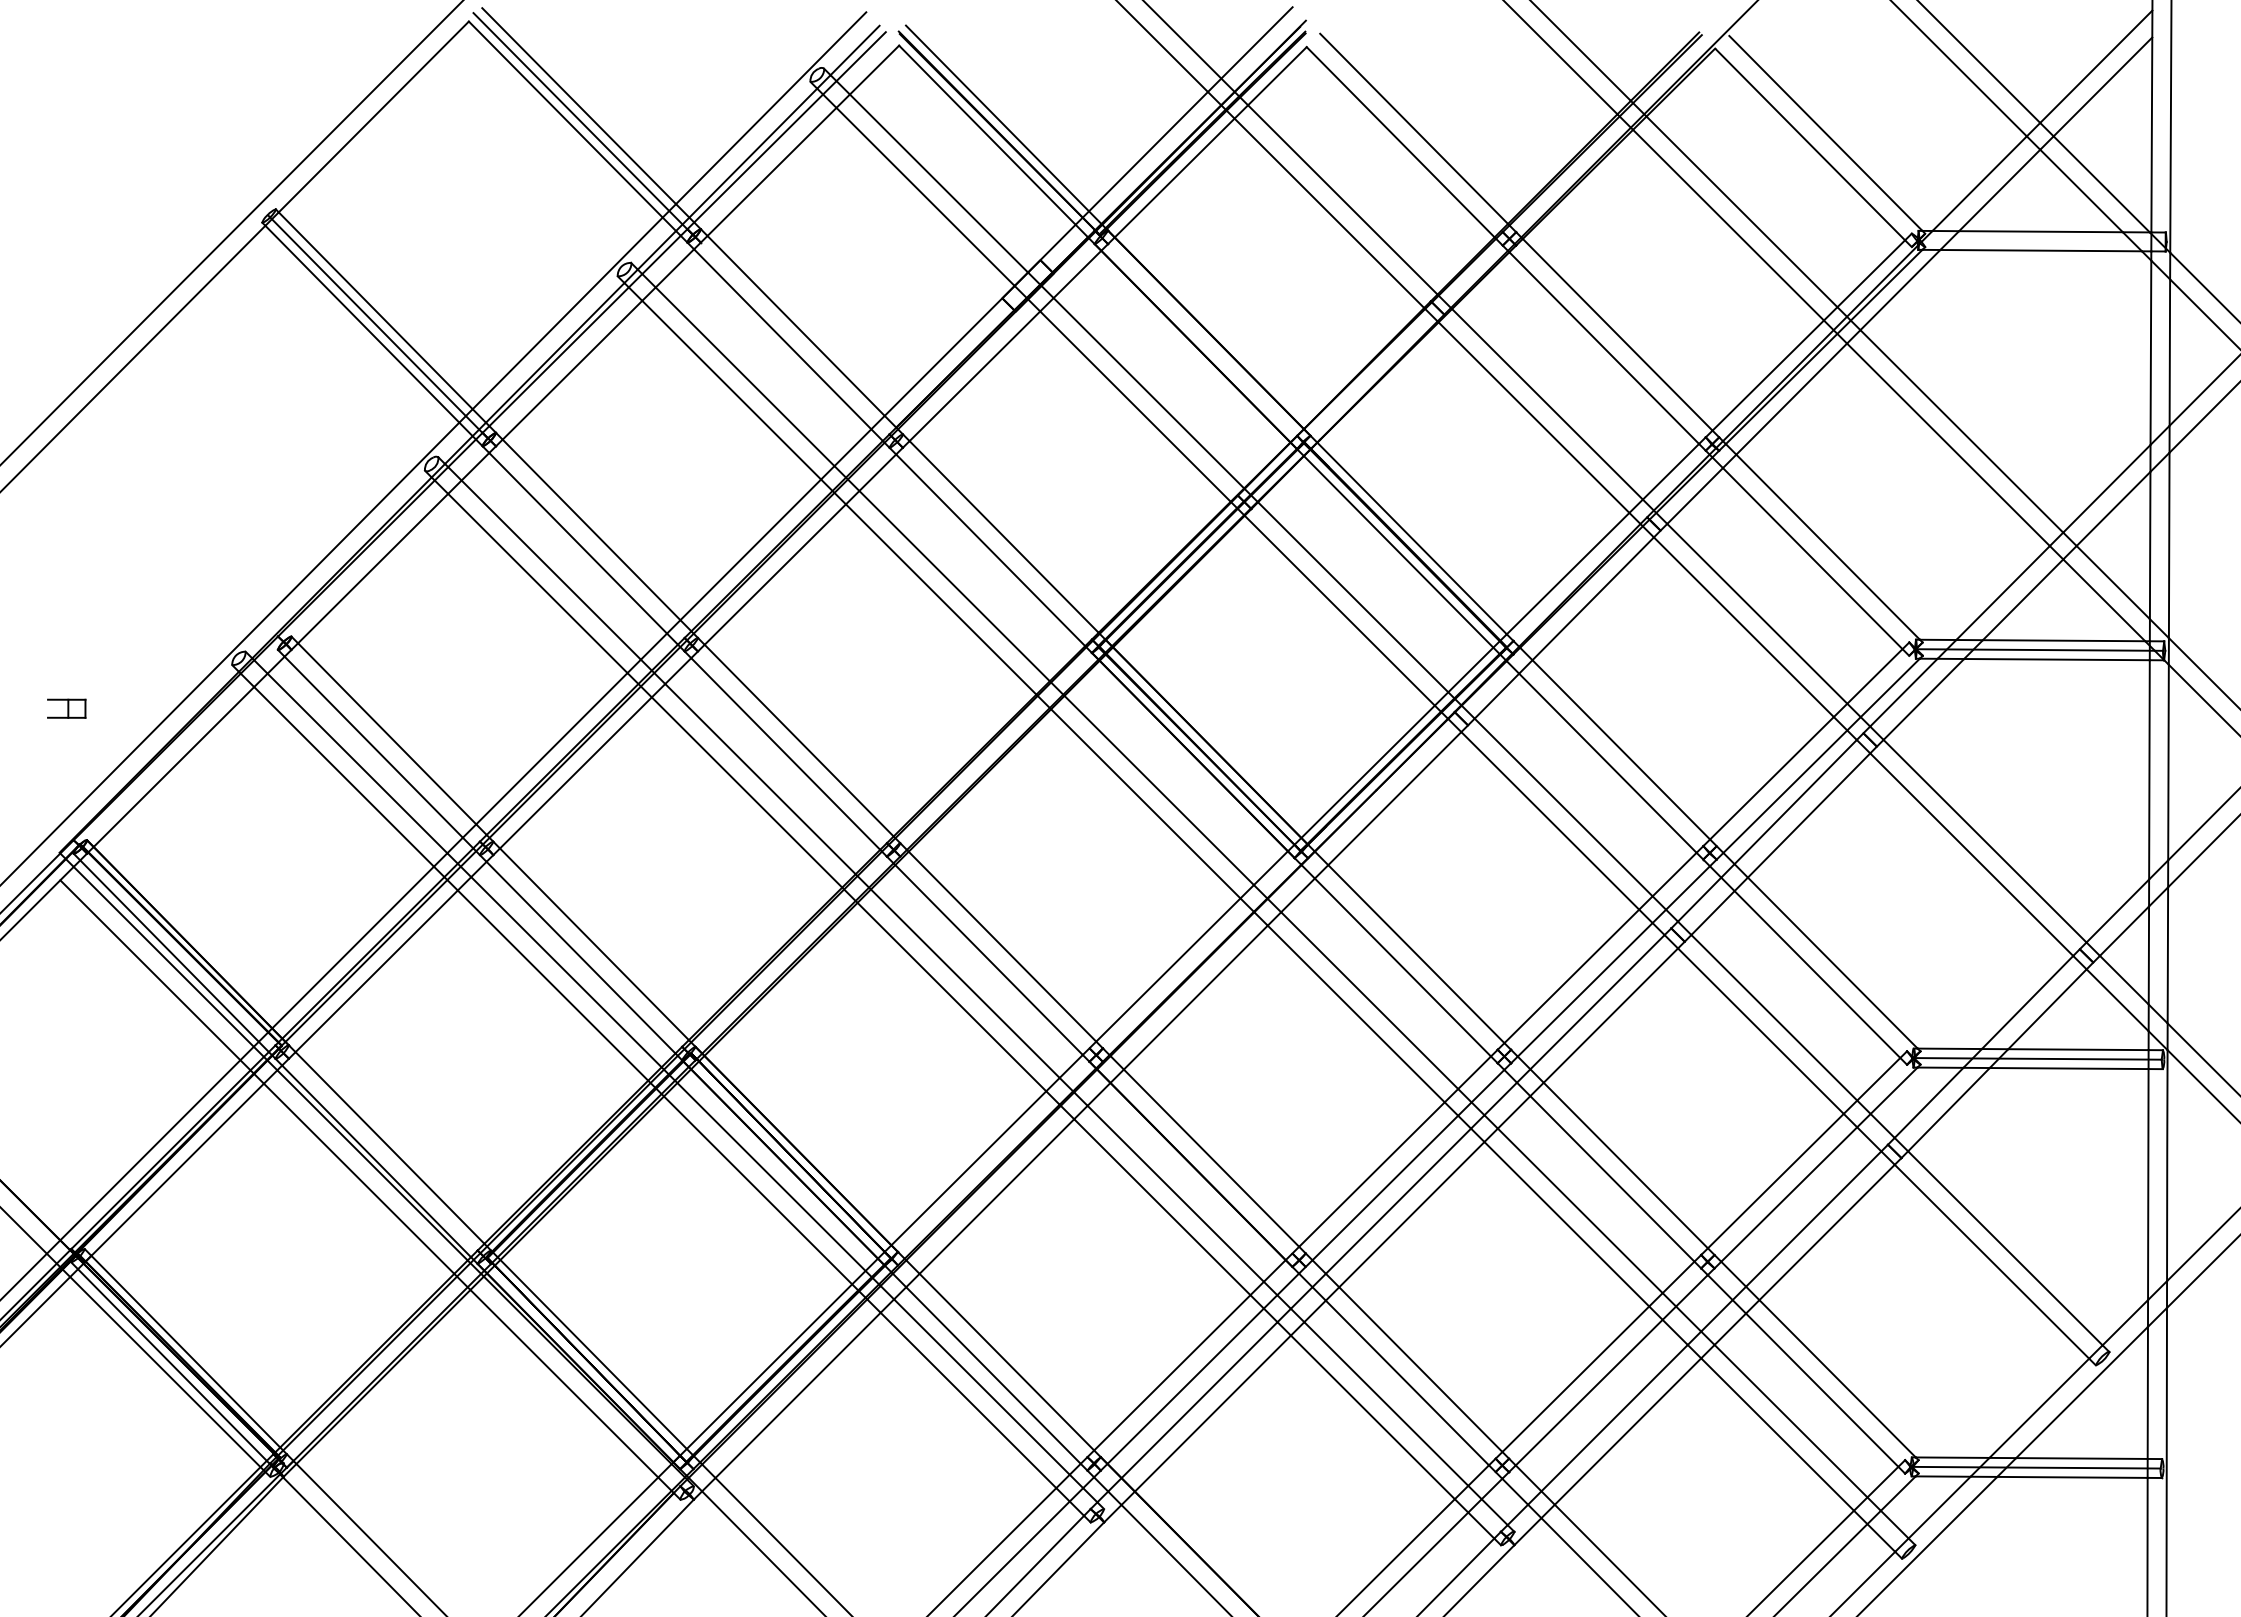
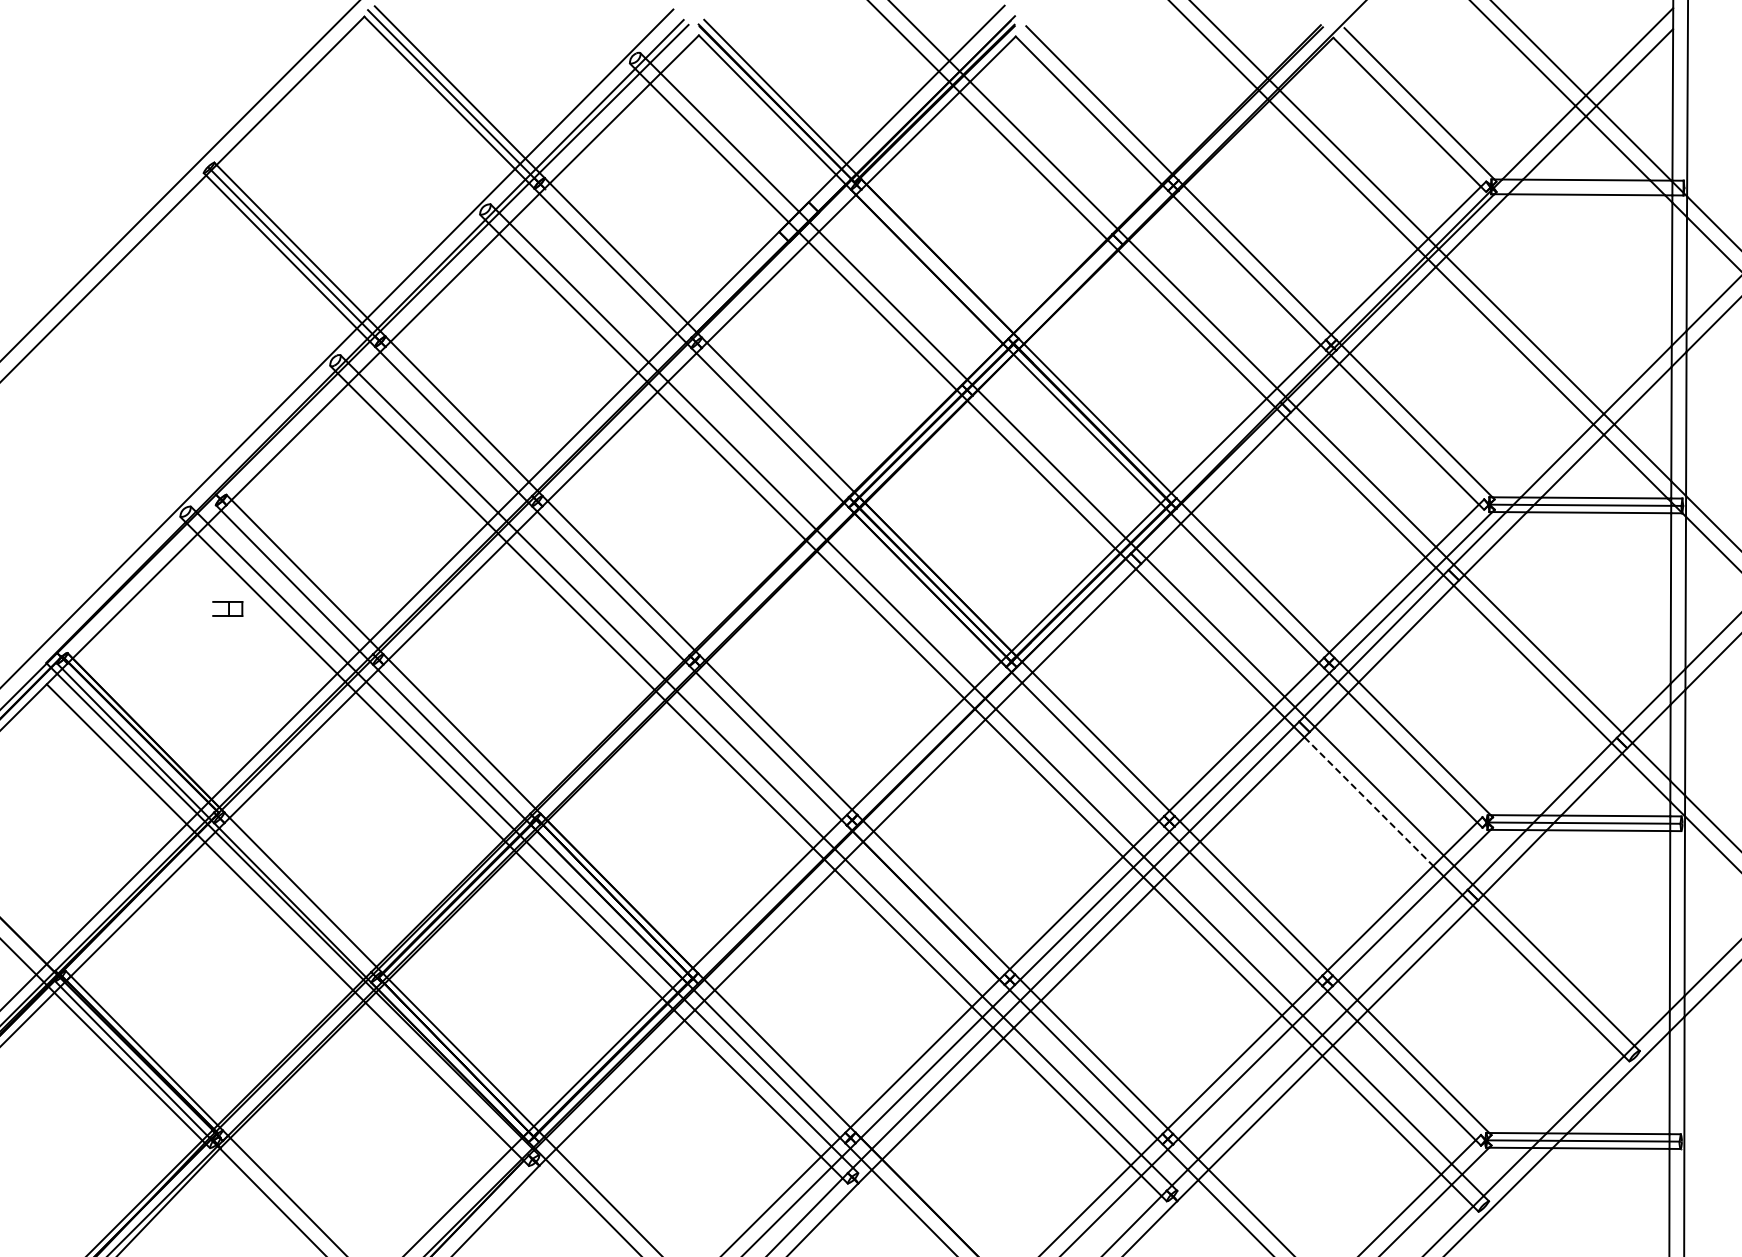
part: (66, 708) -> (227, 608), moved
line: (1761, 1031) -> (1369, 801), solid -> dashed

